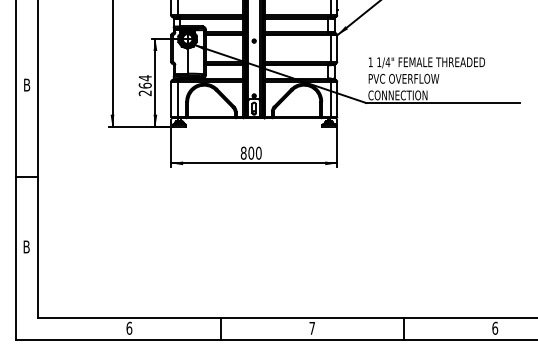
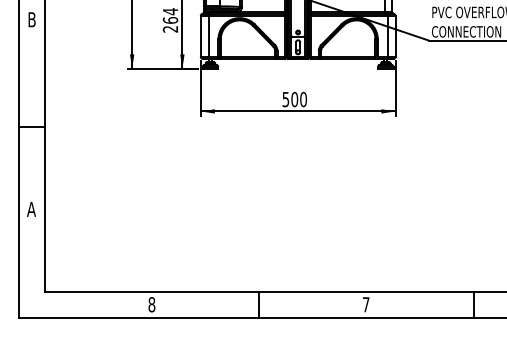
text: (243, 152) -> (285, 98), 800 -> 500
text: (26, 246) -> (31, 208), B -> A
text: (129, 327) -> (152, 303), 6 -> 8

